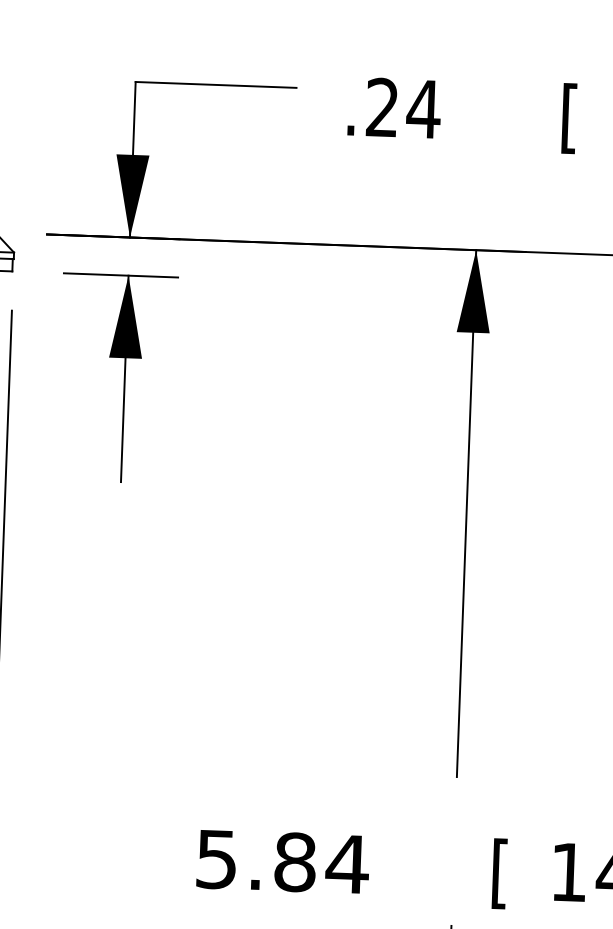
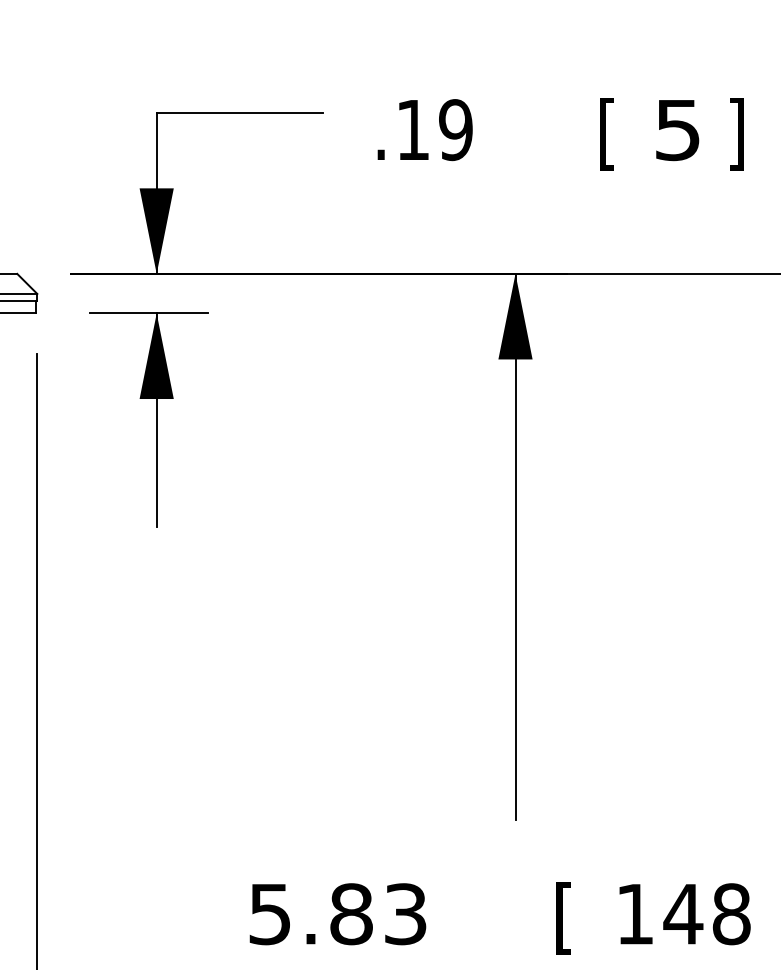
text: (403, 108) -> (434, 130), .24 -> .19
text: (347, 864) -> (405, 914), 5.84 -> 5.83

